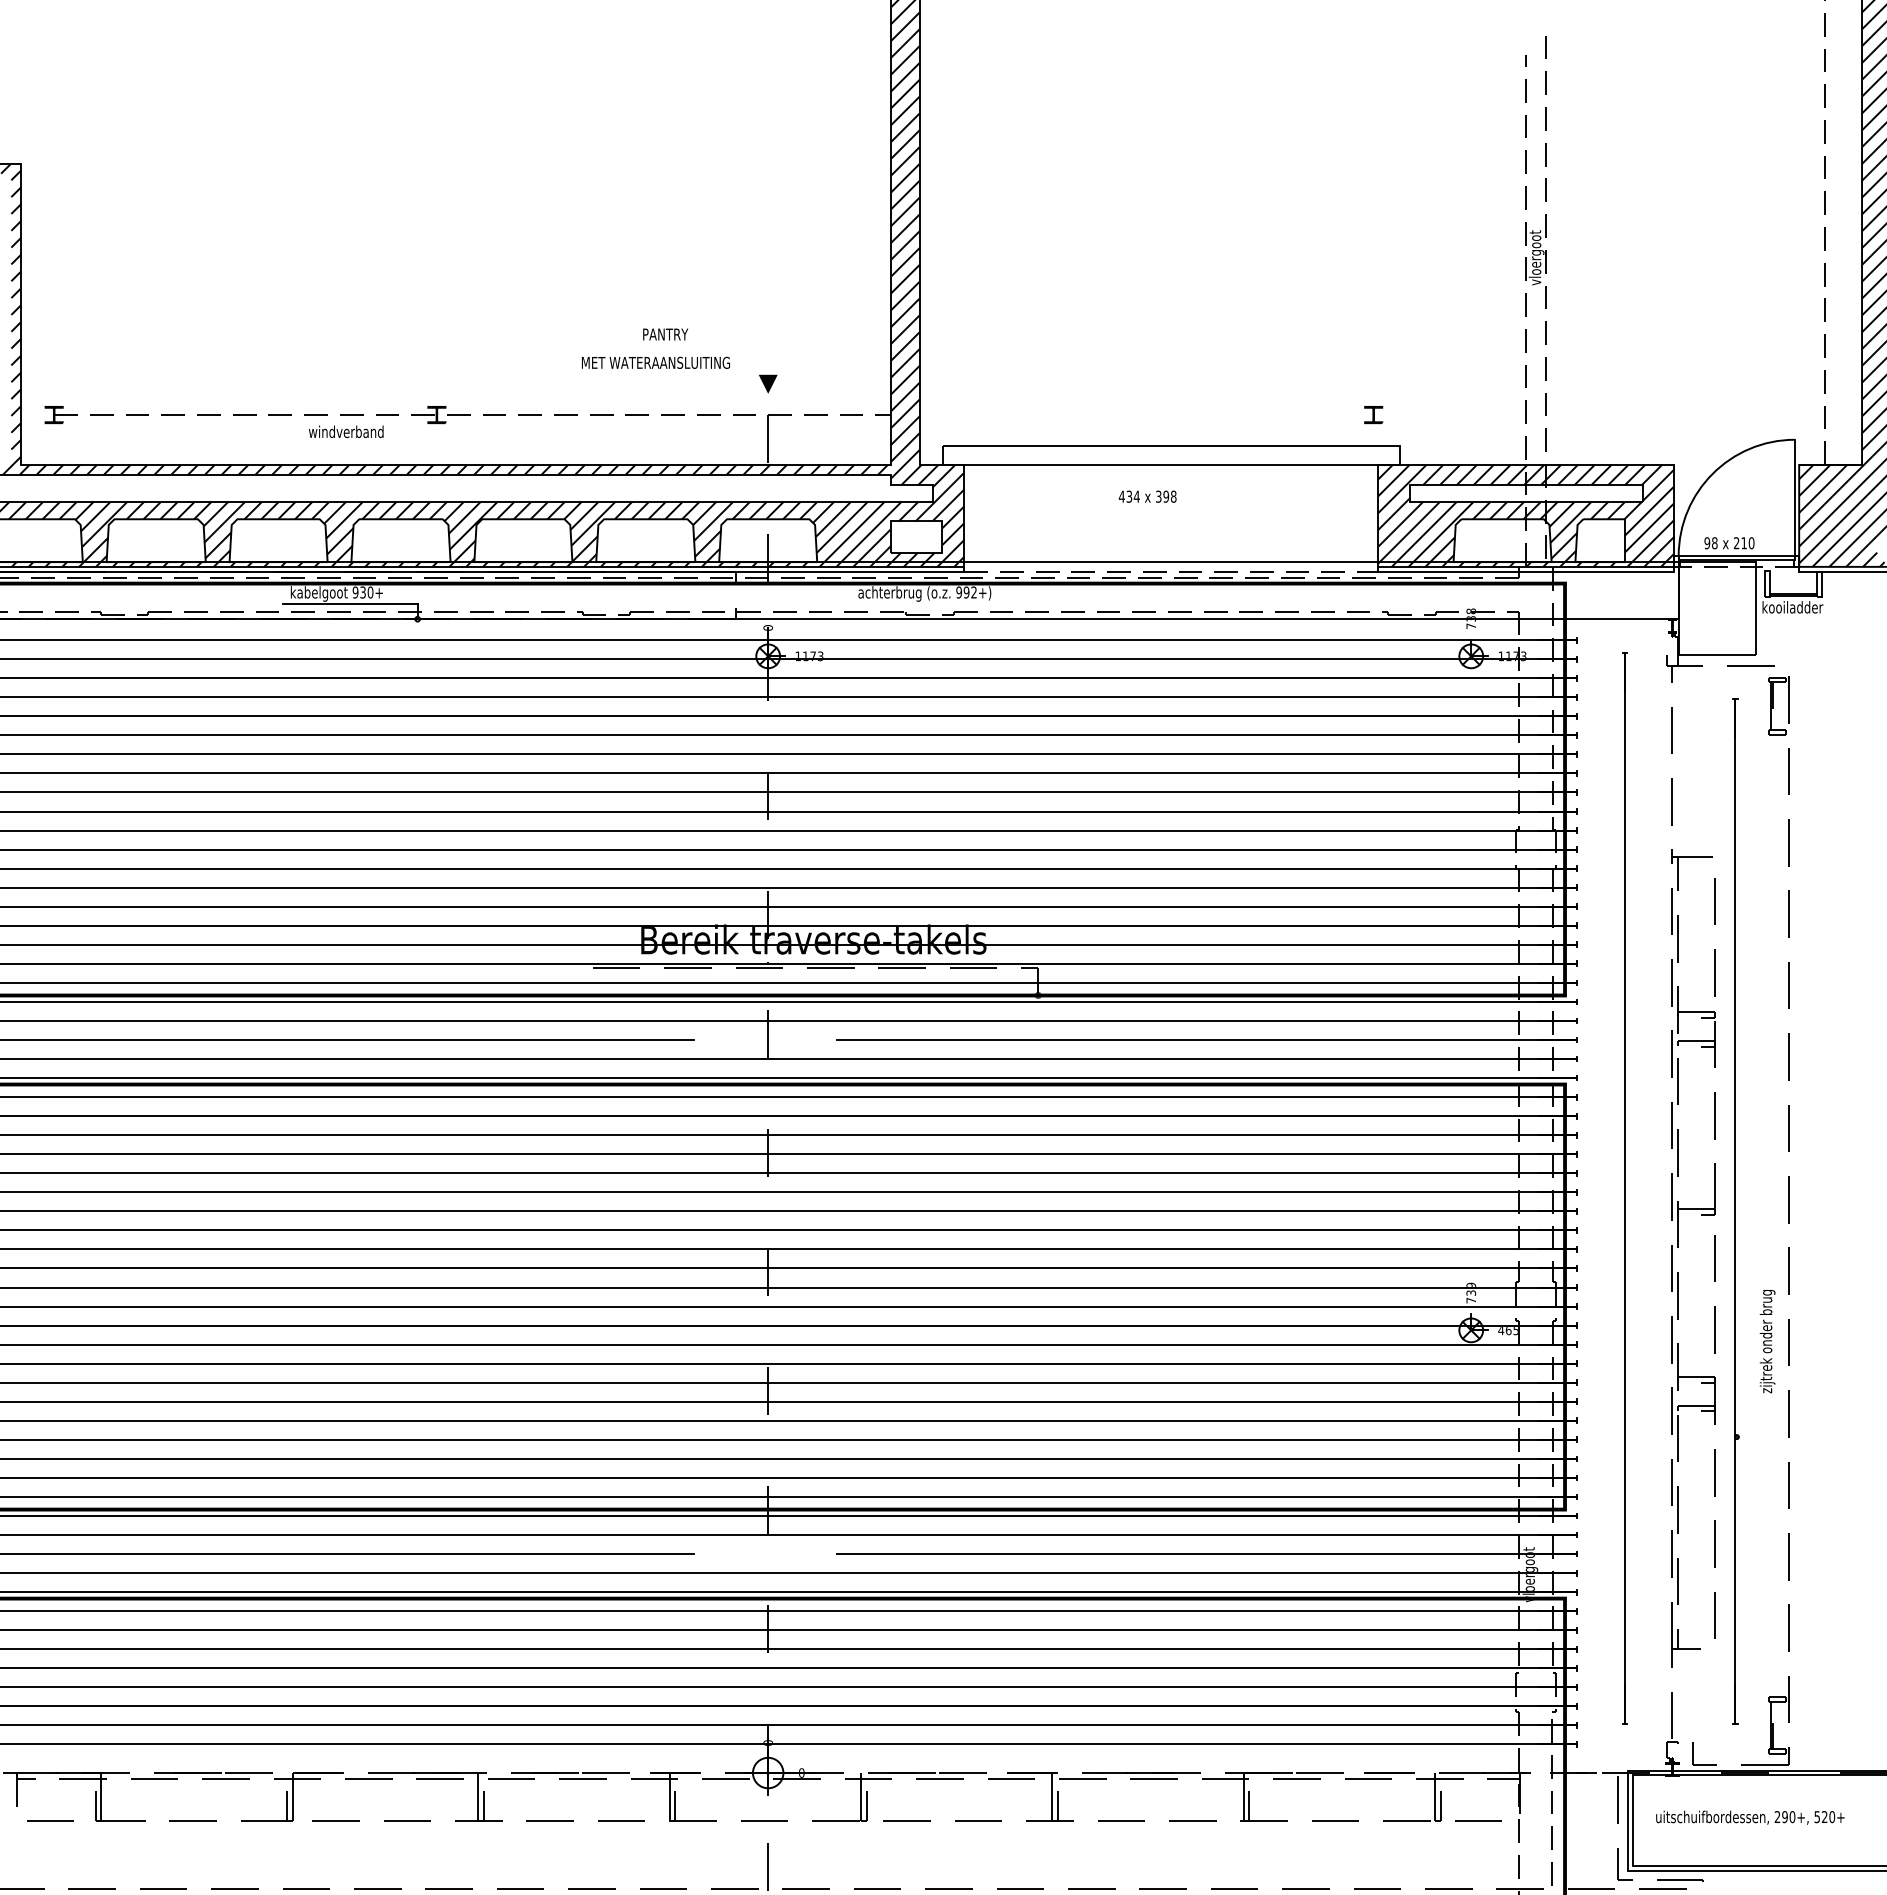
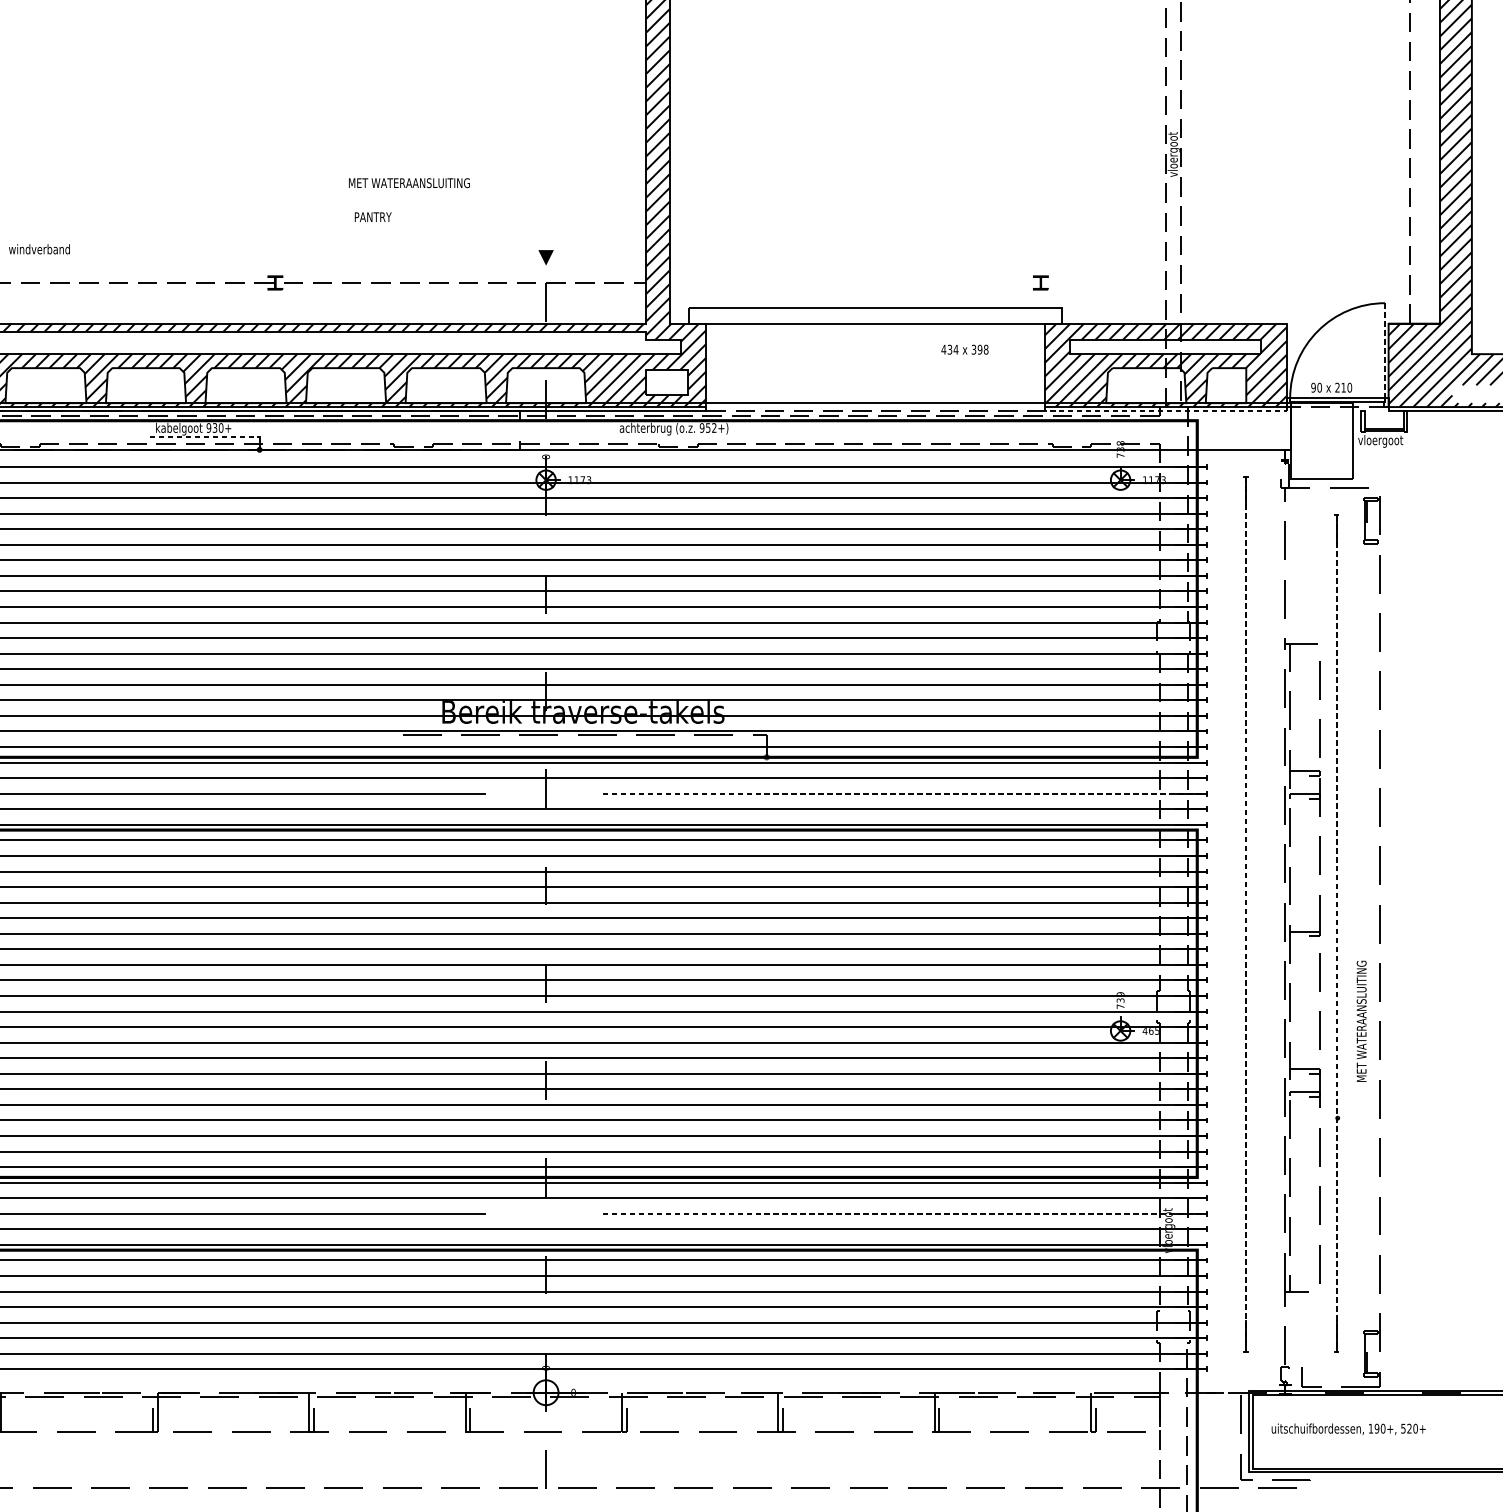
text: (665, 334) -> (373, 217), moved
text: (655, 362) -> (409, 182), moved
text: (346, 431) -> (39, 249), moved
text: (1147, 496) -> (964, 349), moved
line: (1794, 498) -> (1384, 351), solid -> dashed
text: (1714, 542) -> (1319, 387), 98 -> 90
line: (1526, 571) -> (1165, 410), solid -> dashed
text: (966, 592) -> (708, 428), 992+) -> 952+)
line: (350, 603) -> (204, 436), solid -> dashed
text: (1792, 608) -> (1383, 441), kooiladder -> vloergoot
line: (1207, 1040) -> (905, 794), solid -> dashed
line: (1624, 1188) -> (1245, 915), solid -> dashed
line: (1735, 1211) -> (1336, 933), solid -> dashed
text: (1767, 1318) -> (1362, 1021), zijtrek onder brug -> MET WATERAANSLUITING
line: (1207, 1554) -> (905, 1214), solid -> dashed
text: (1776, 1816) -> (1370, 1428), 290+, -> 190+,

